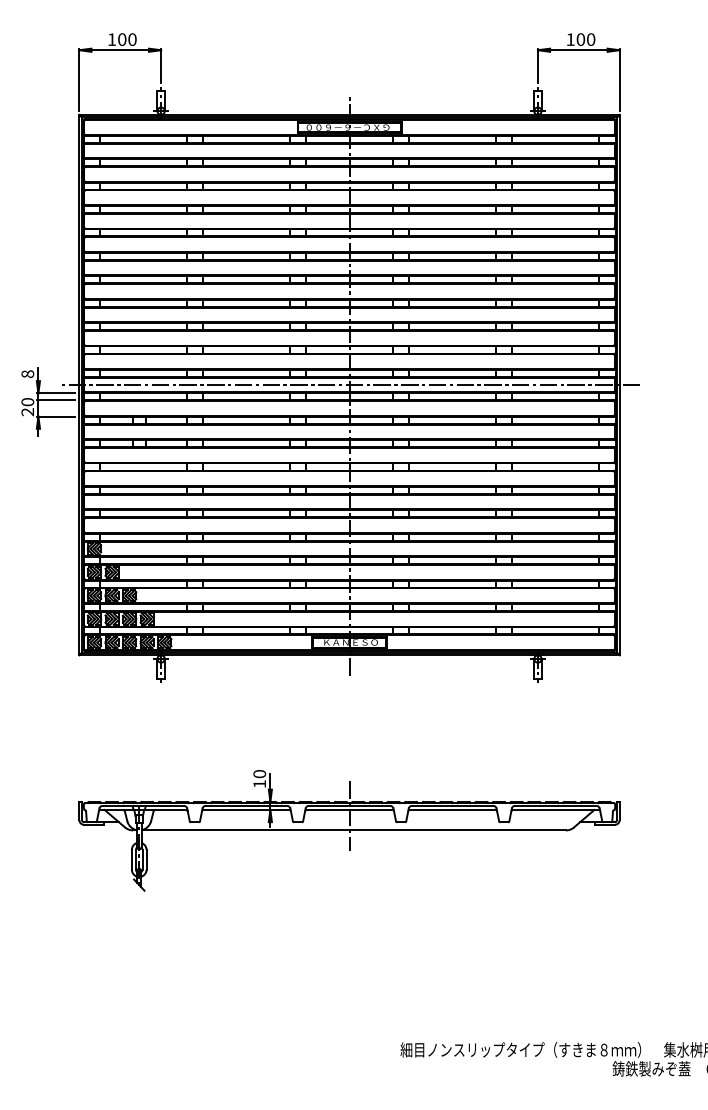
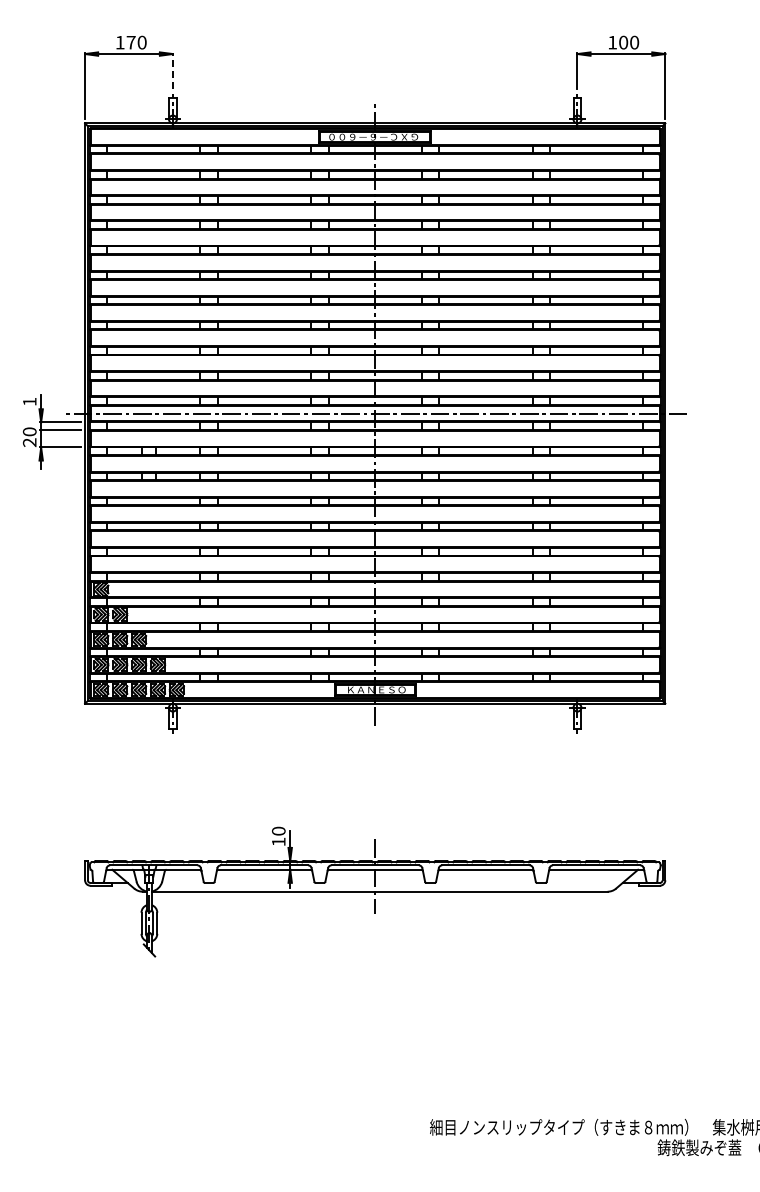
text: (121, 39) -> (130, 42), 100 -> 170
line: (160, 65) -> (172, 70), solid -> dashed
text: (27, 373) -> (29, 401), 8 -> 1

